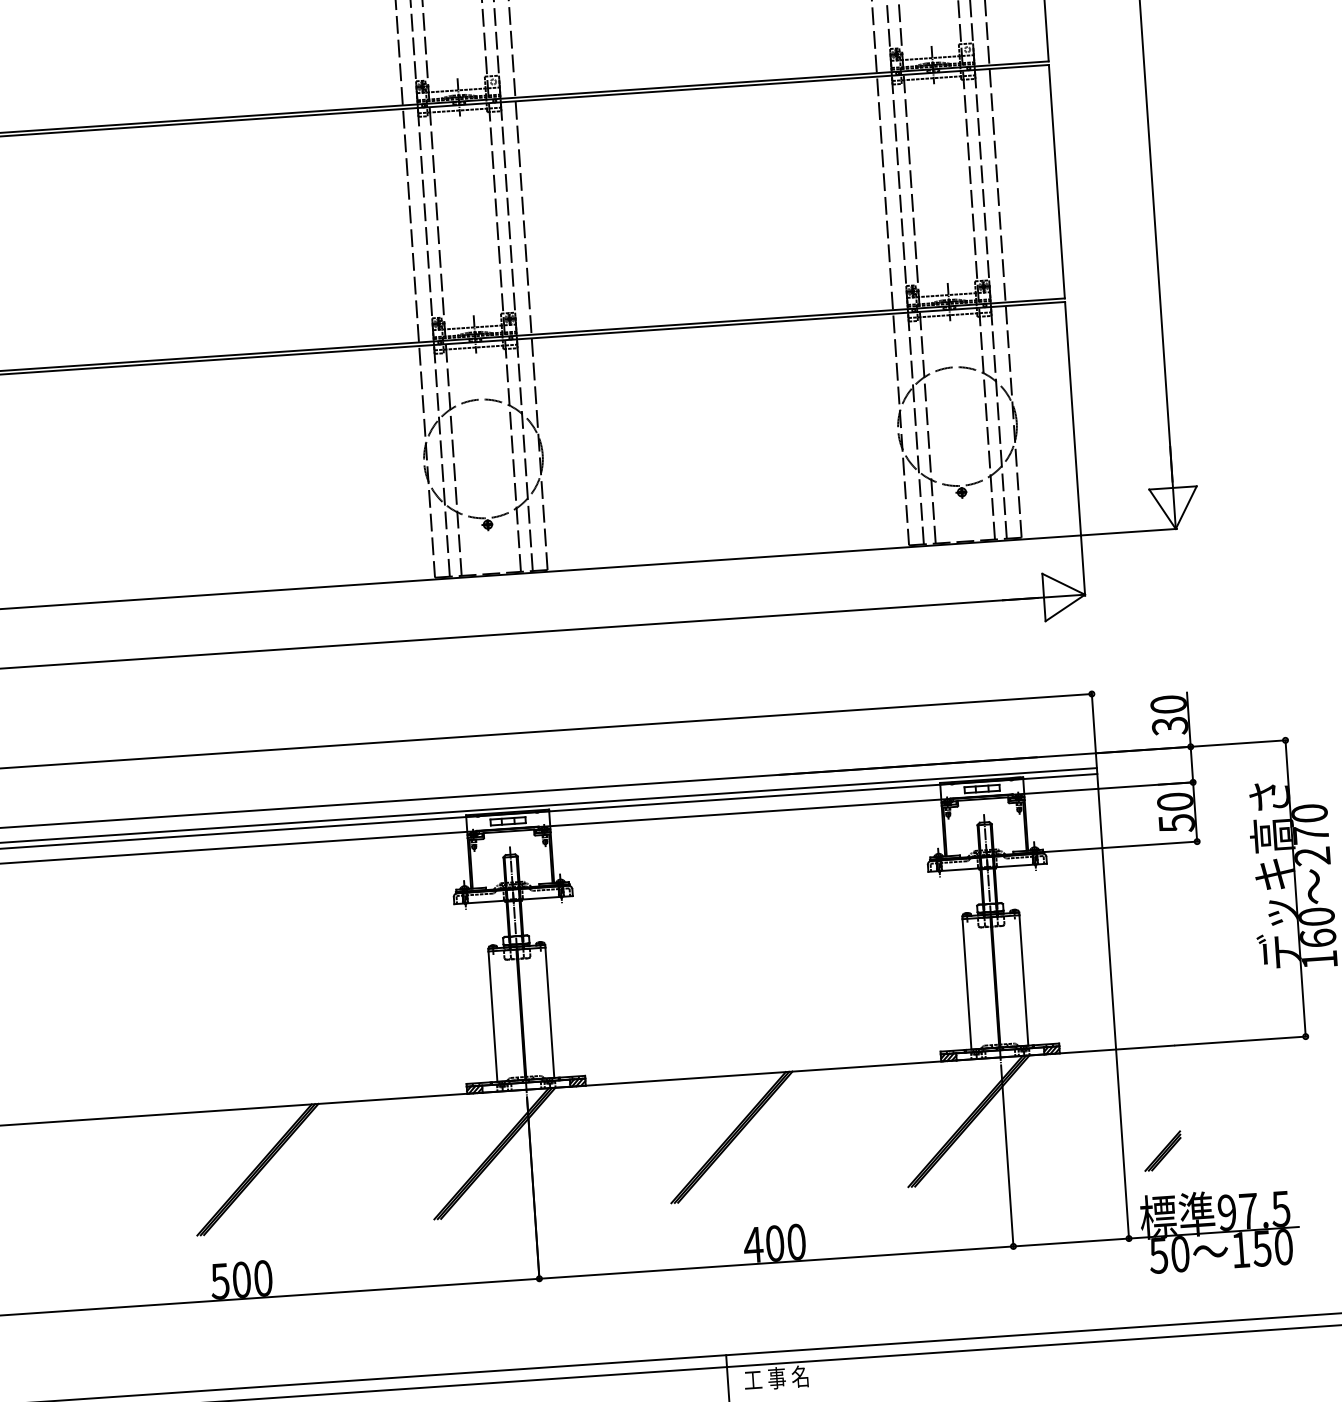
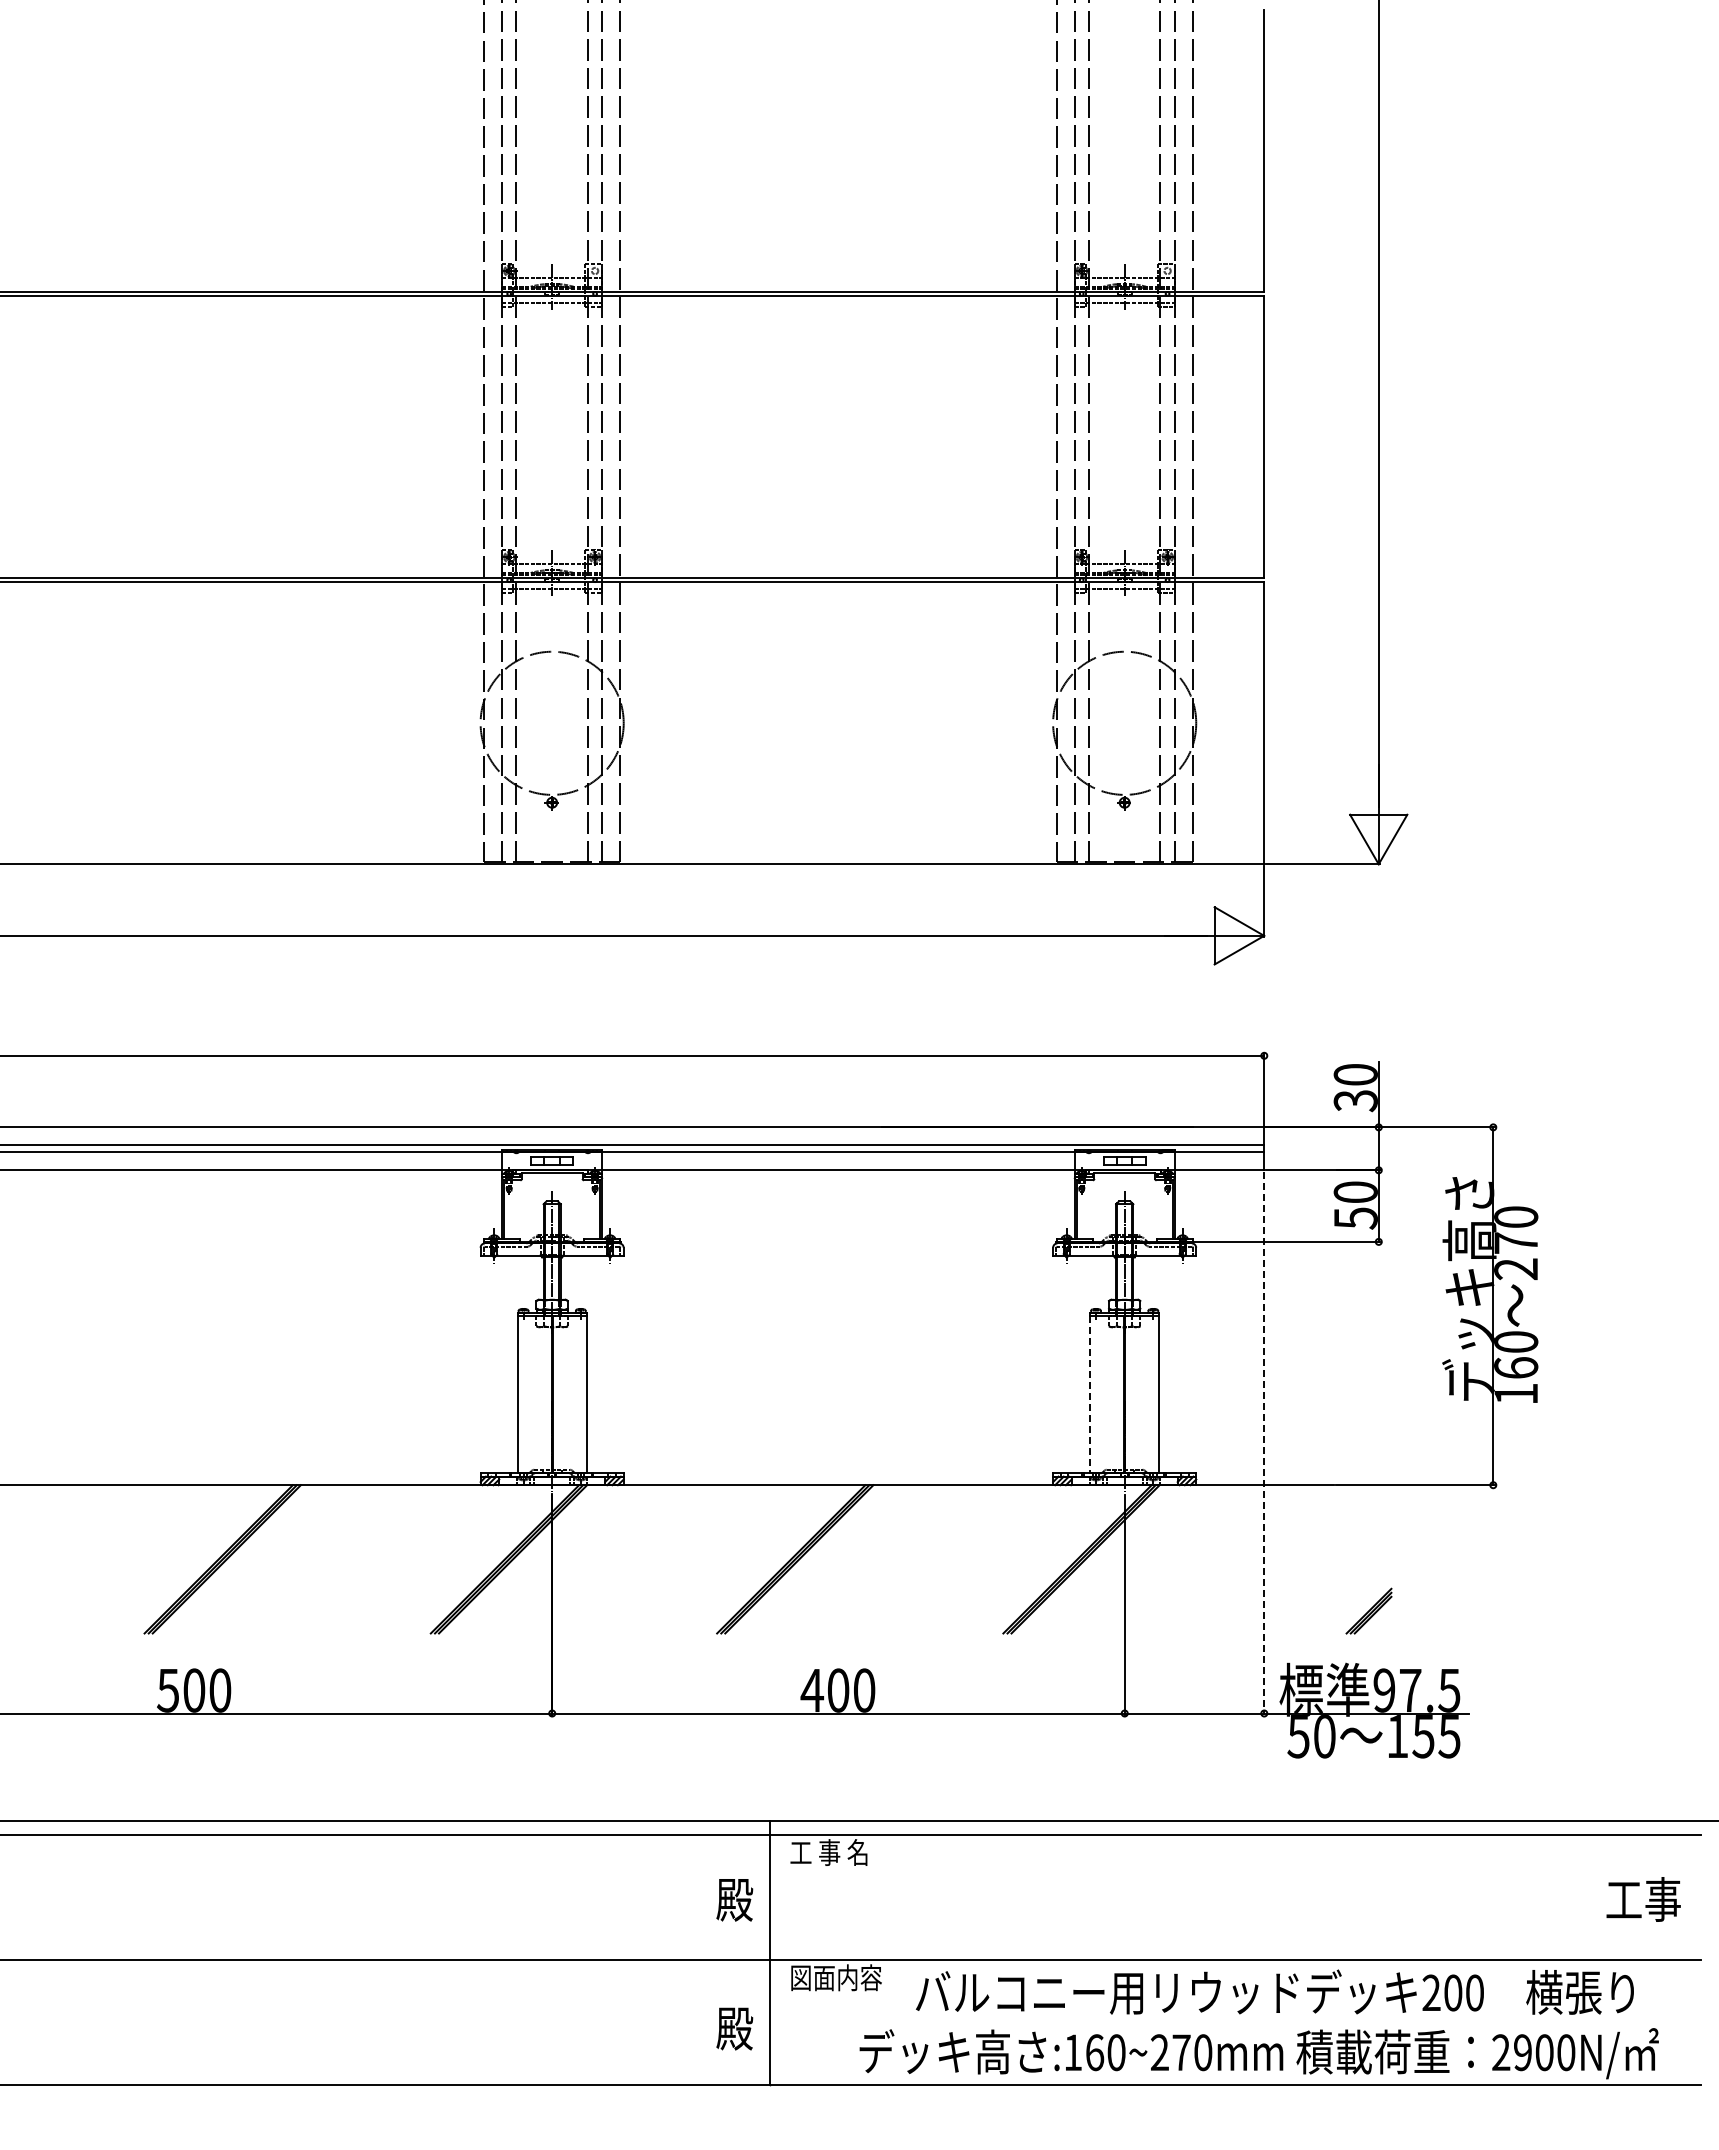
line: (967, 984) -> (1090, 1394), solid -> dashed
line: (1113, 1015) -> (1264, 1443), solid -> dashed
part: (1162, 1150) -> (1368, 1610), moved
text: (1283, 1247) -> (1449, 1736), 150 -> 155

